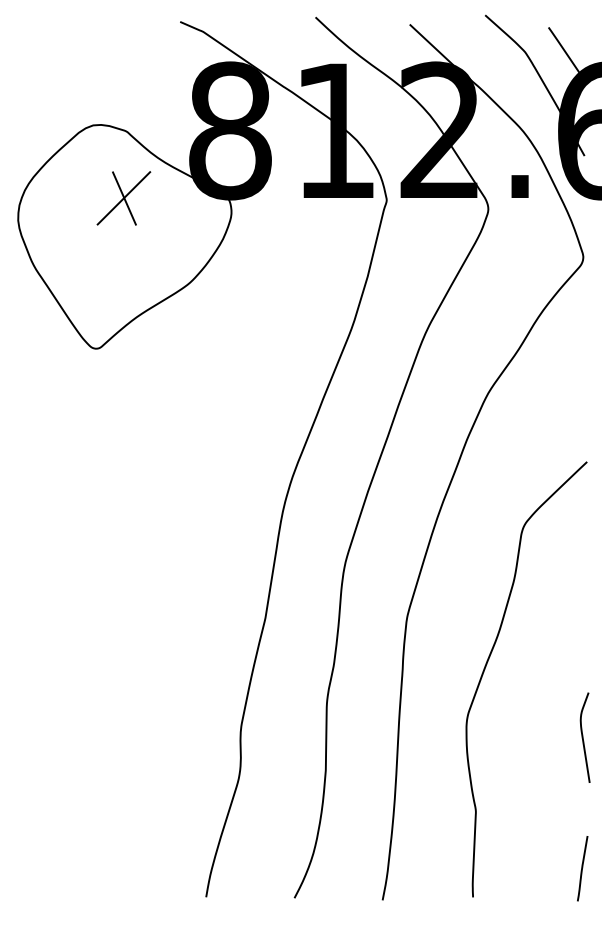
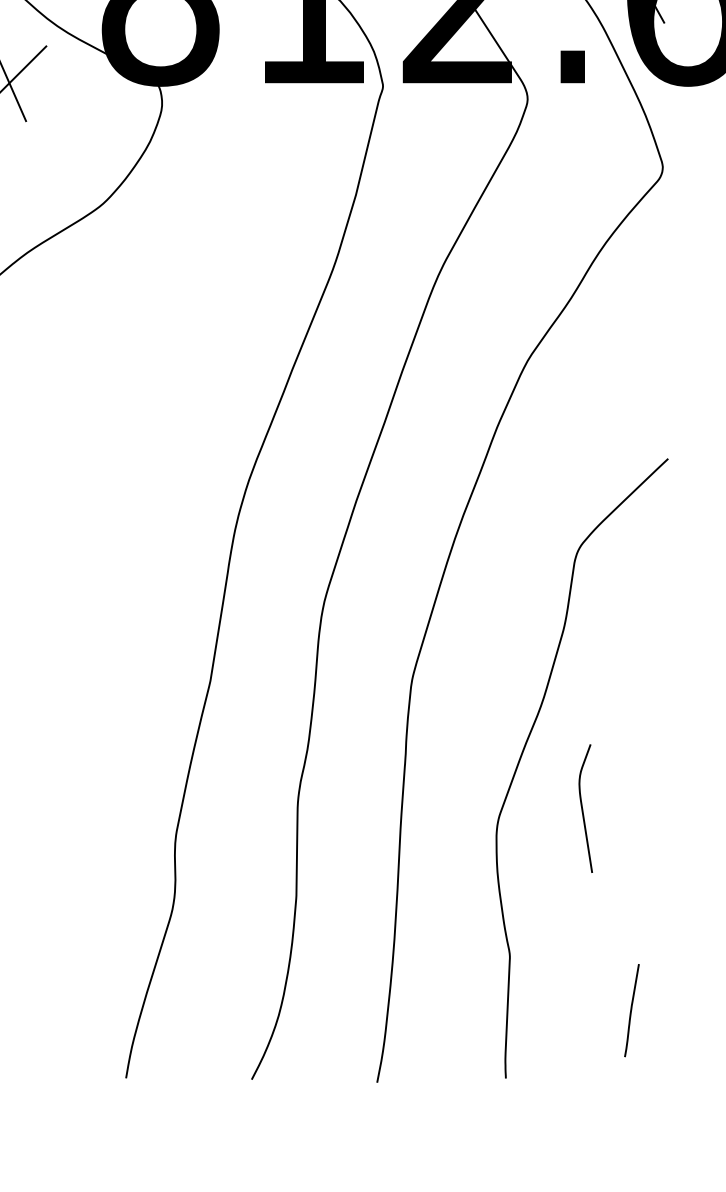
curve: (583, 737) -> (583, 808), moved
line: (582, 868) -> (631, 1010), moved

